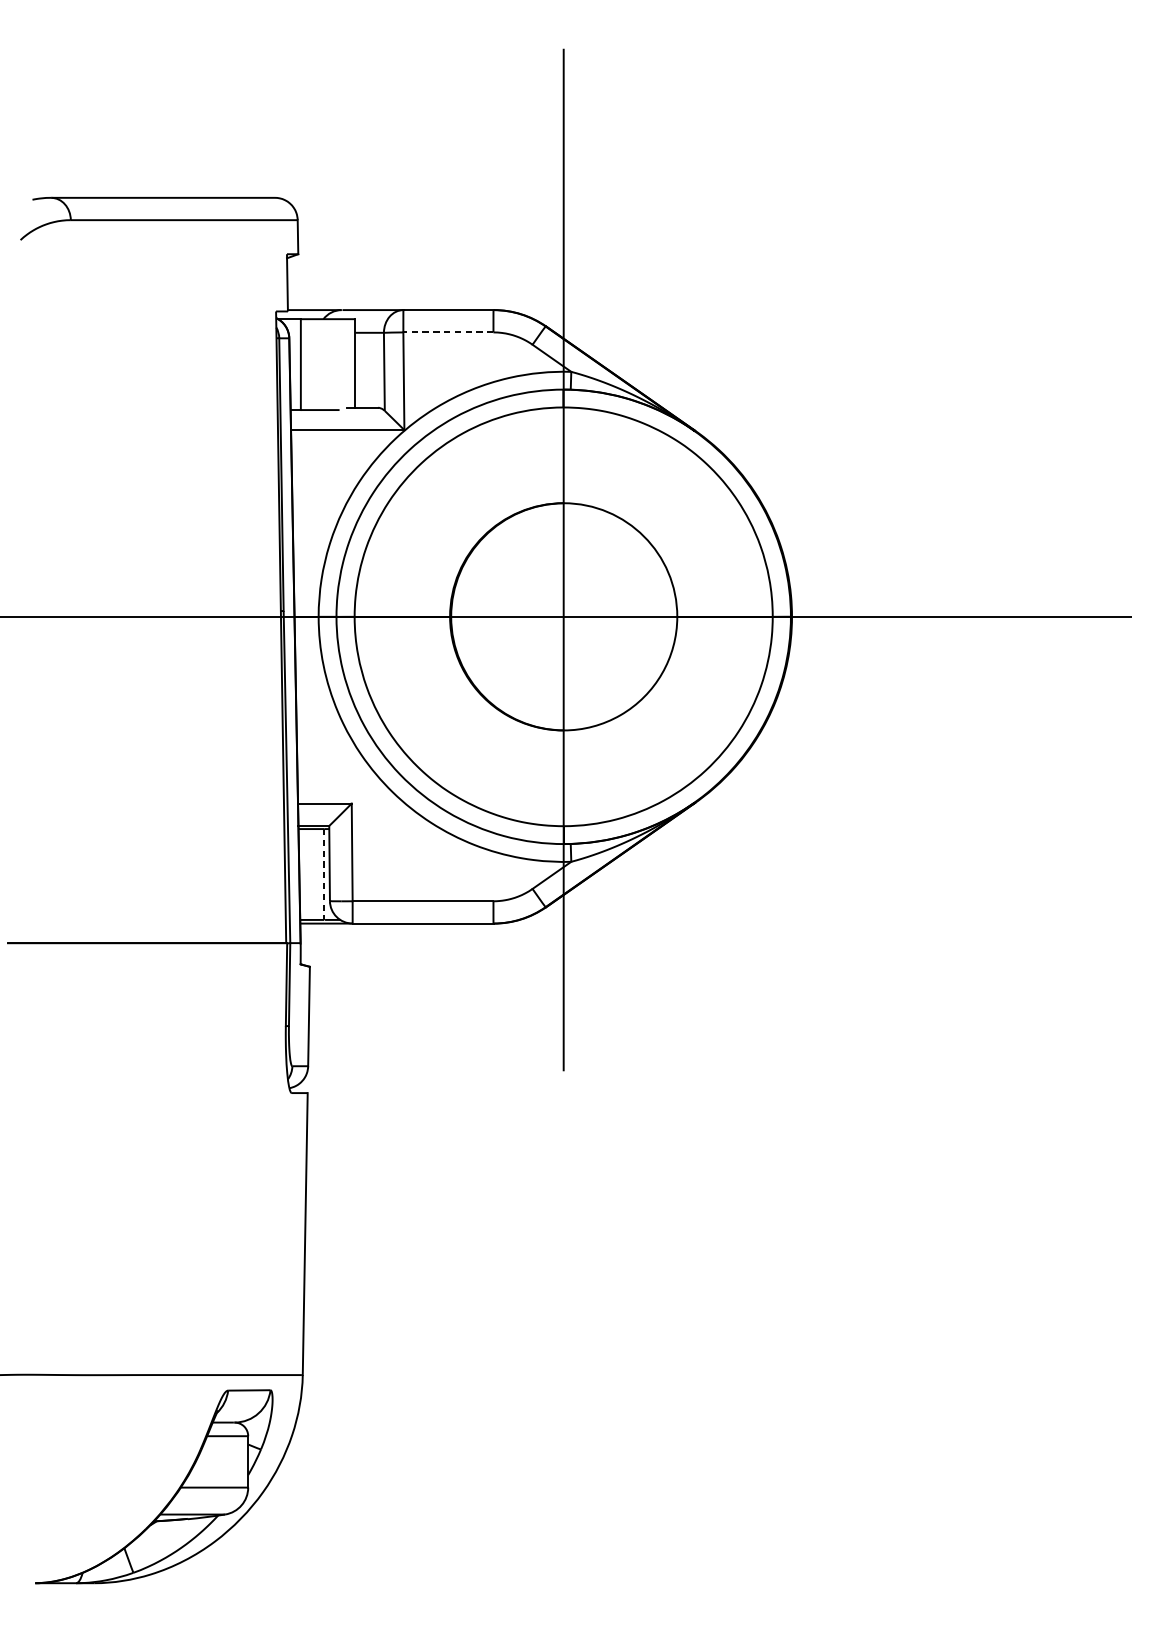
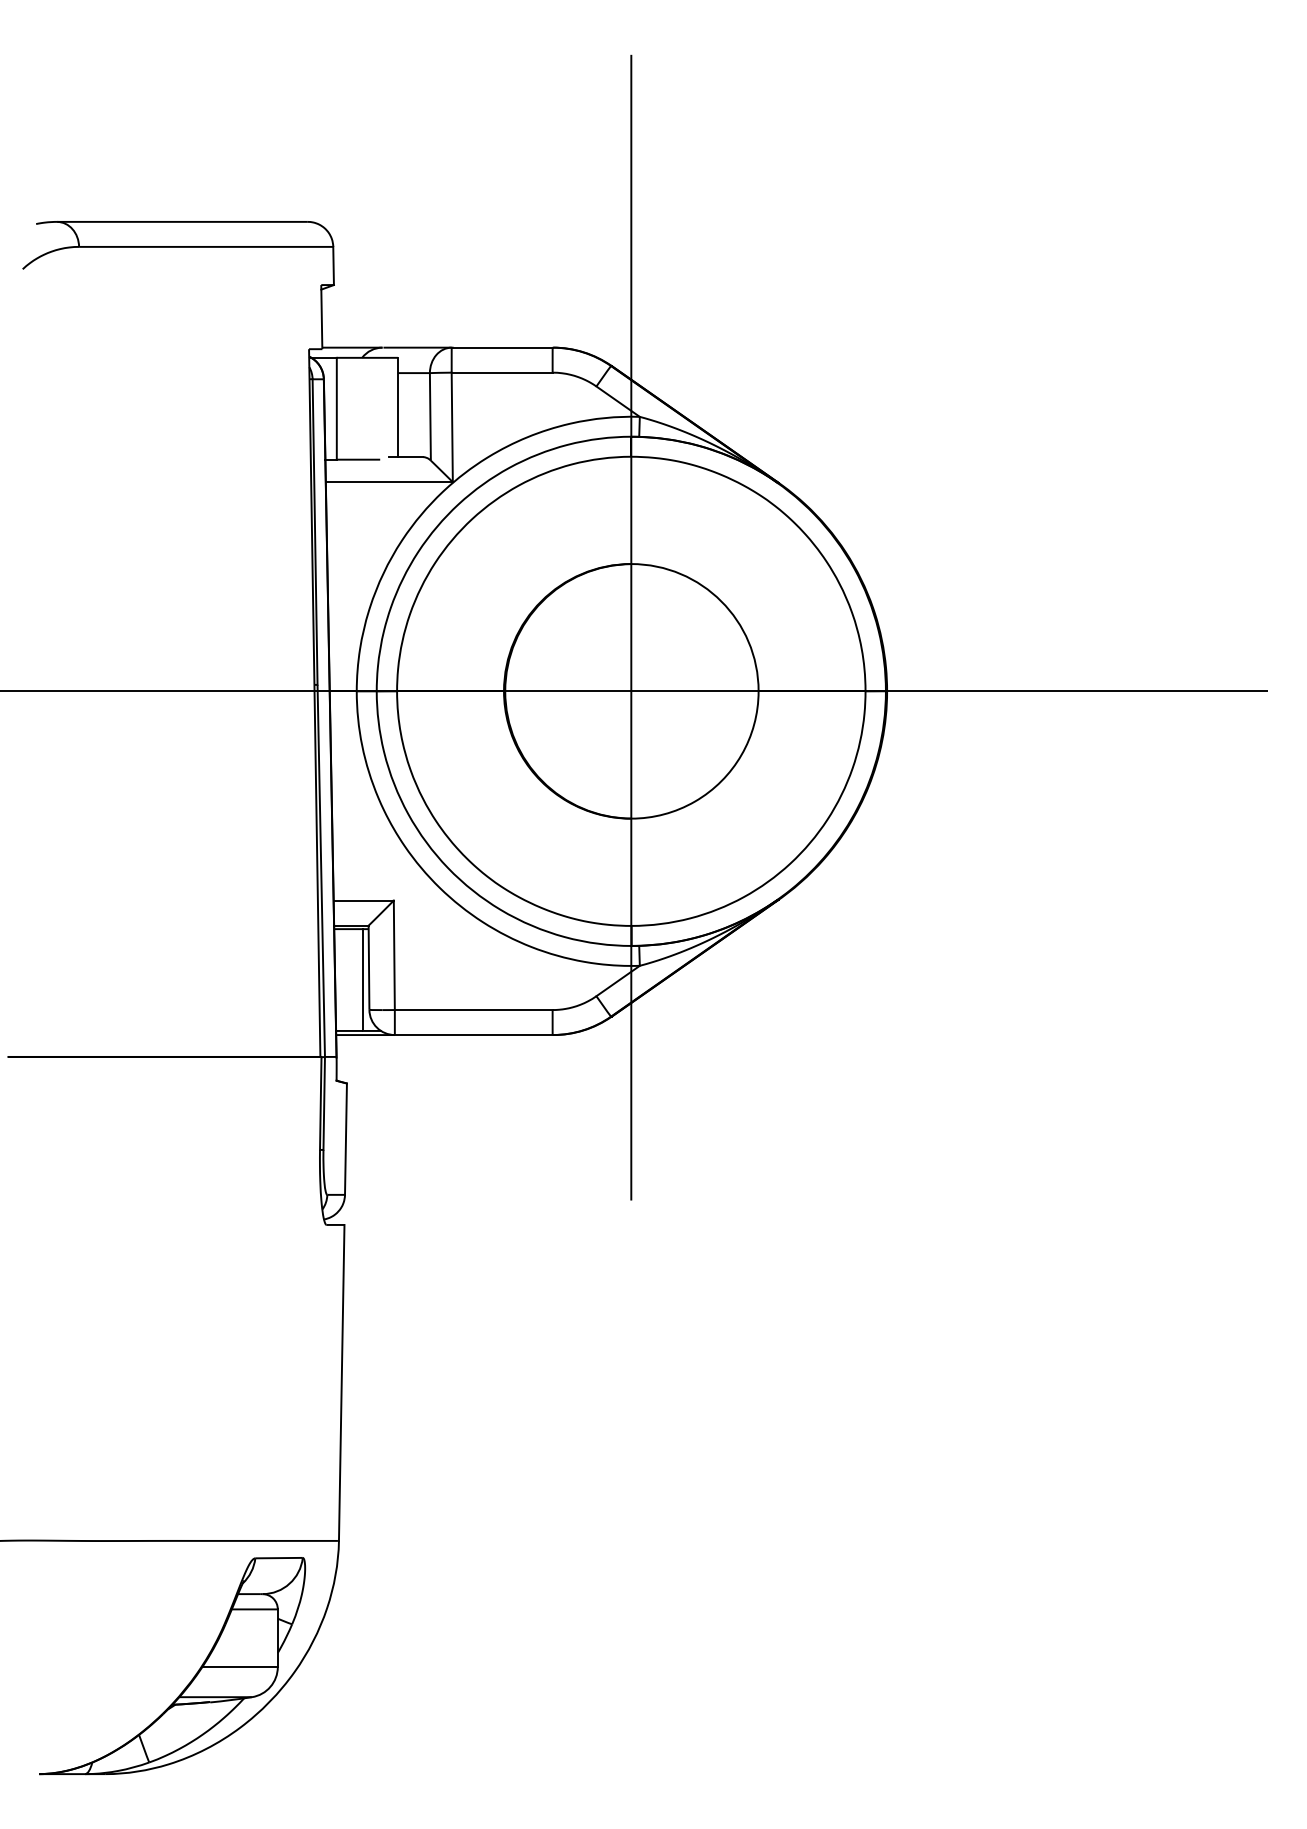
line: (447, 332) -> (501, 372), dashed -> solid
line: (324, 874) -> (363, 980), dashed -> solid

